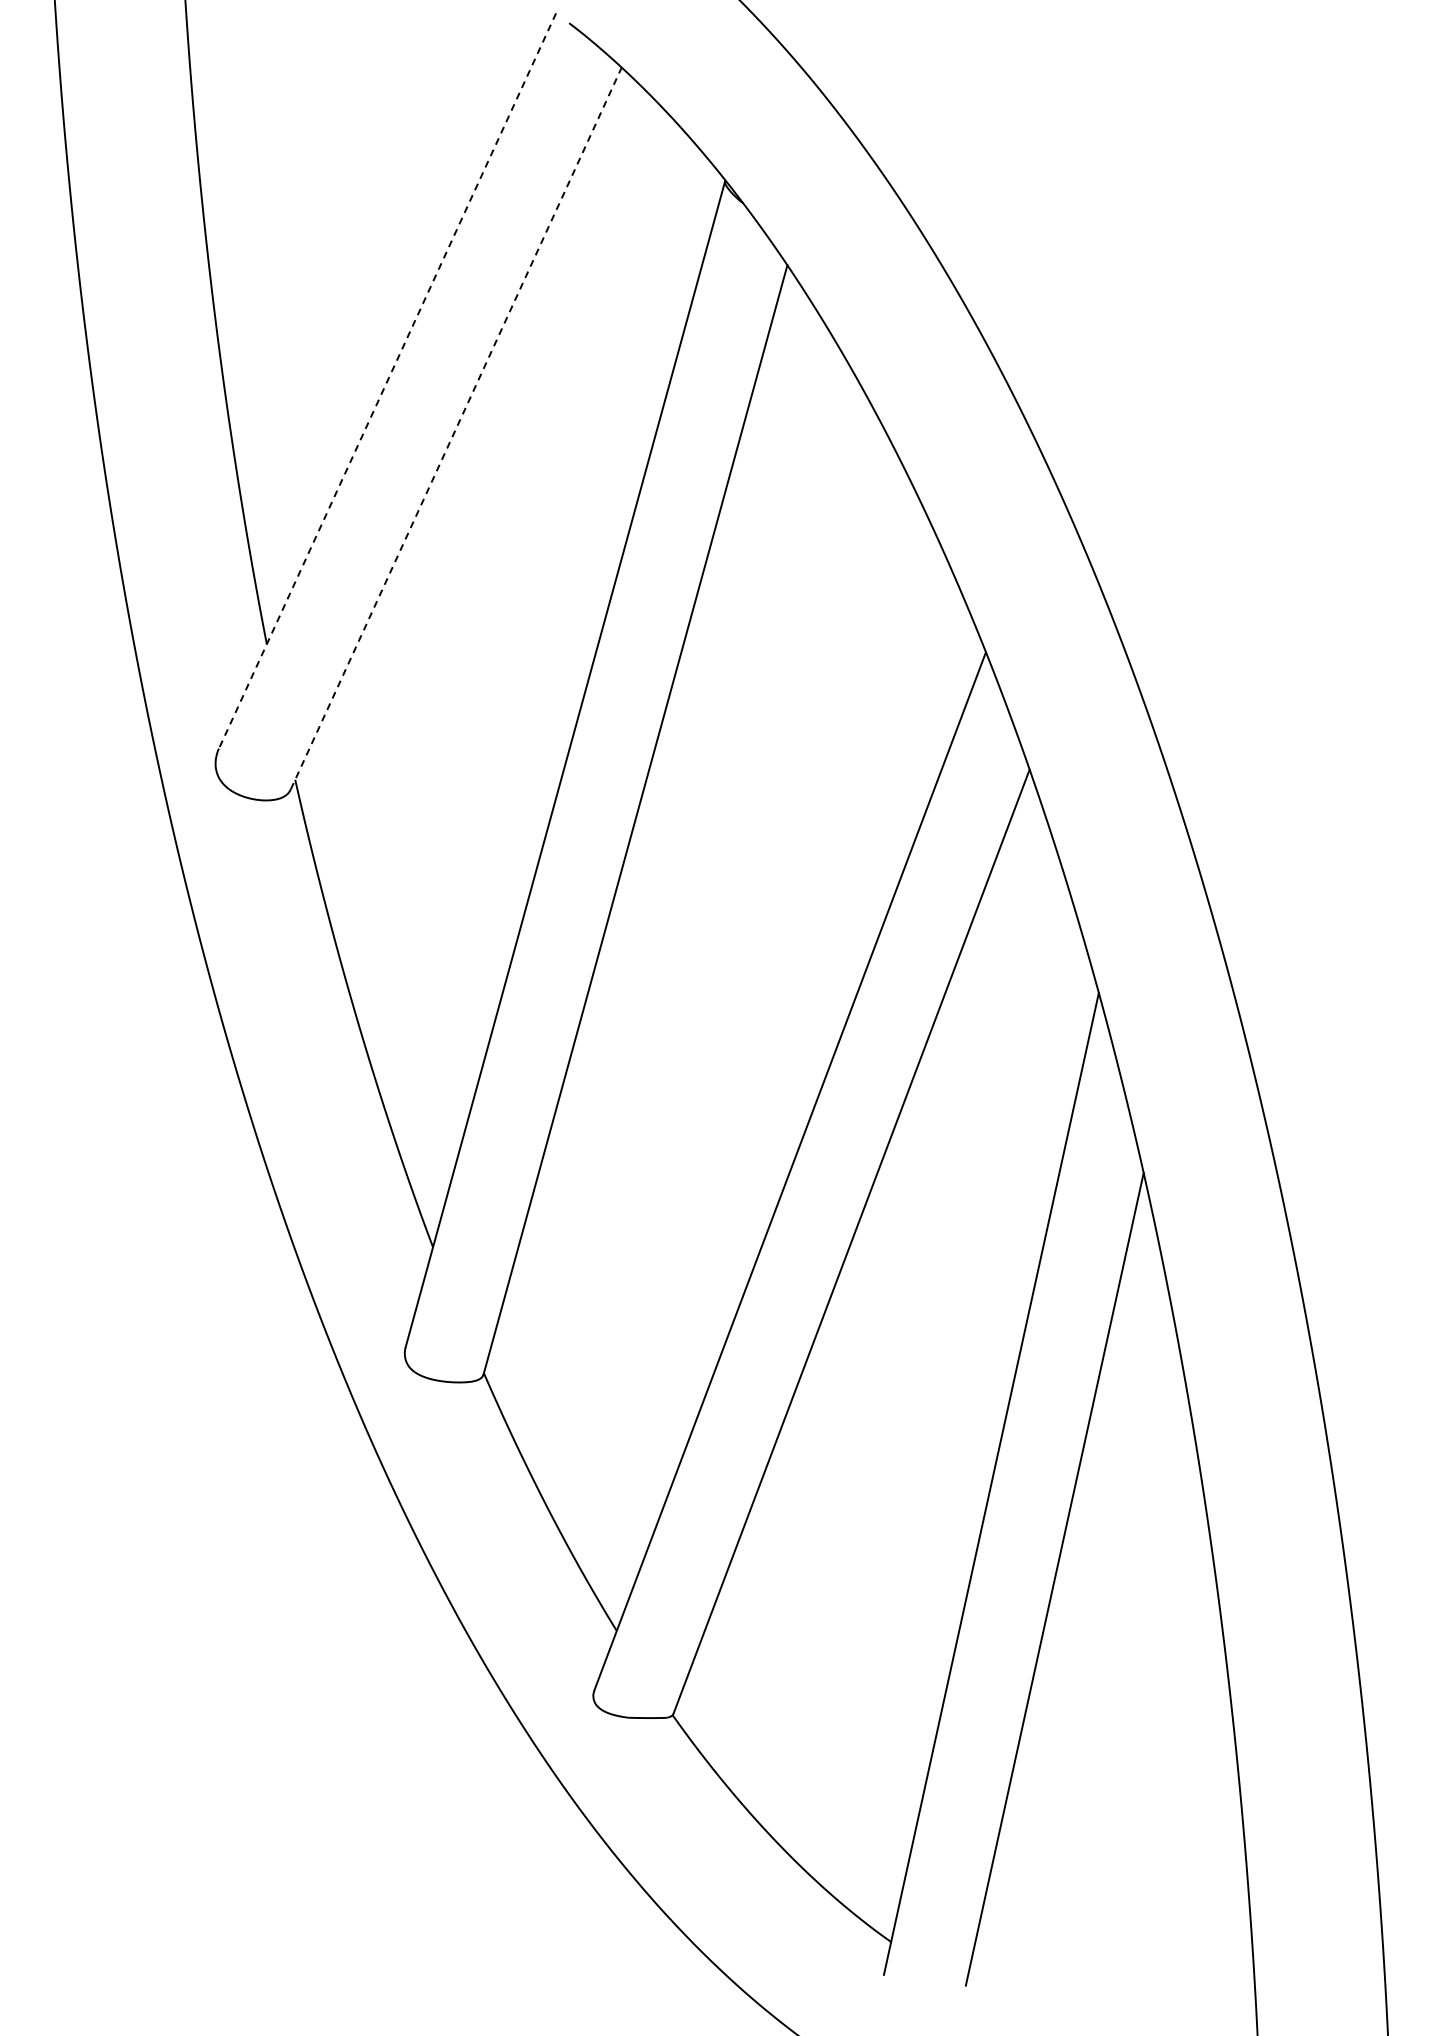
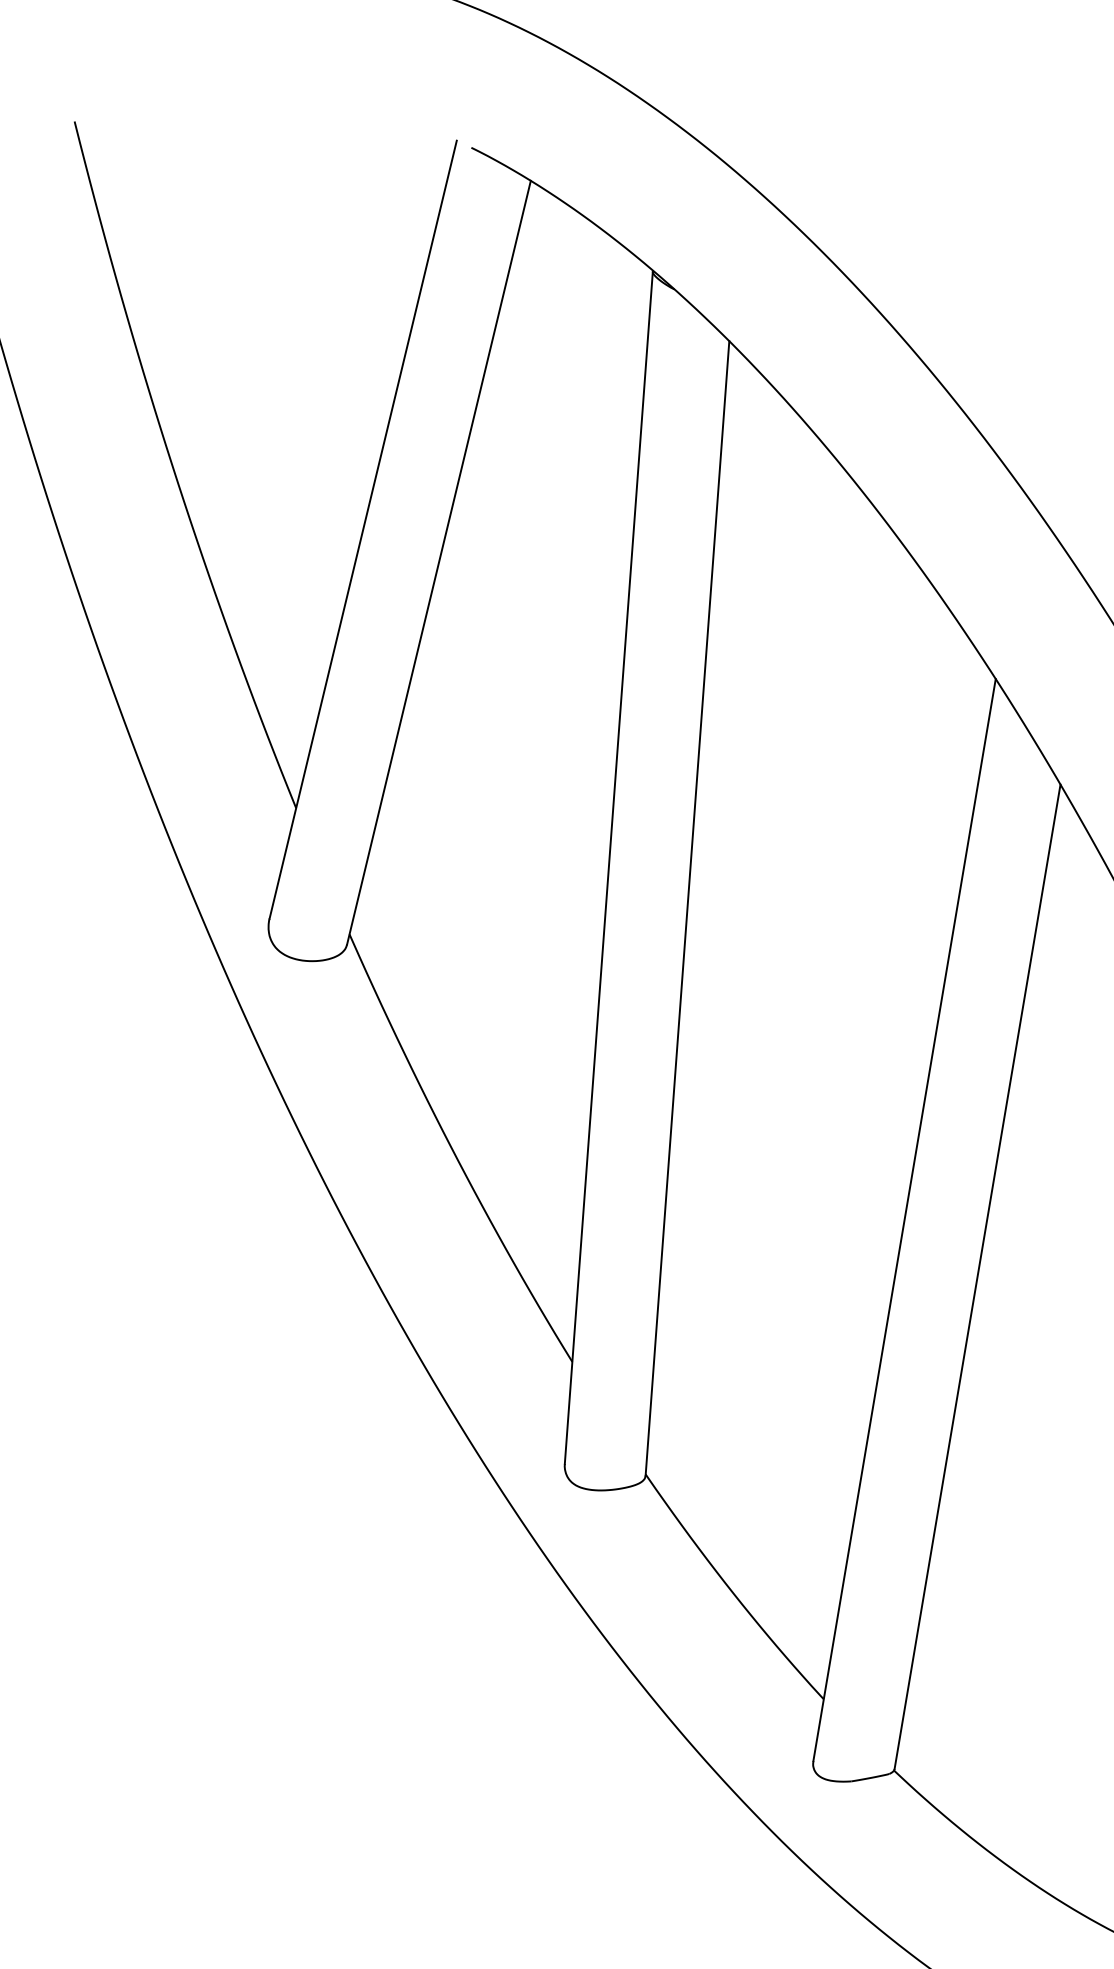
line: (387, 381) -> (363, 530), dashed -> solid
line: (456, 428) -> (439, 562), dashed -> solid

